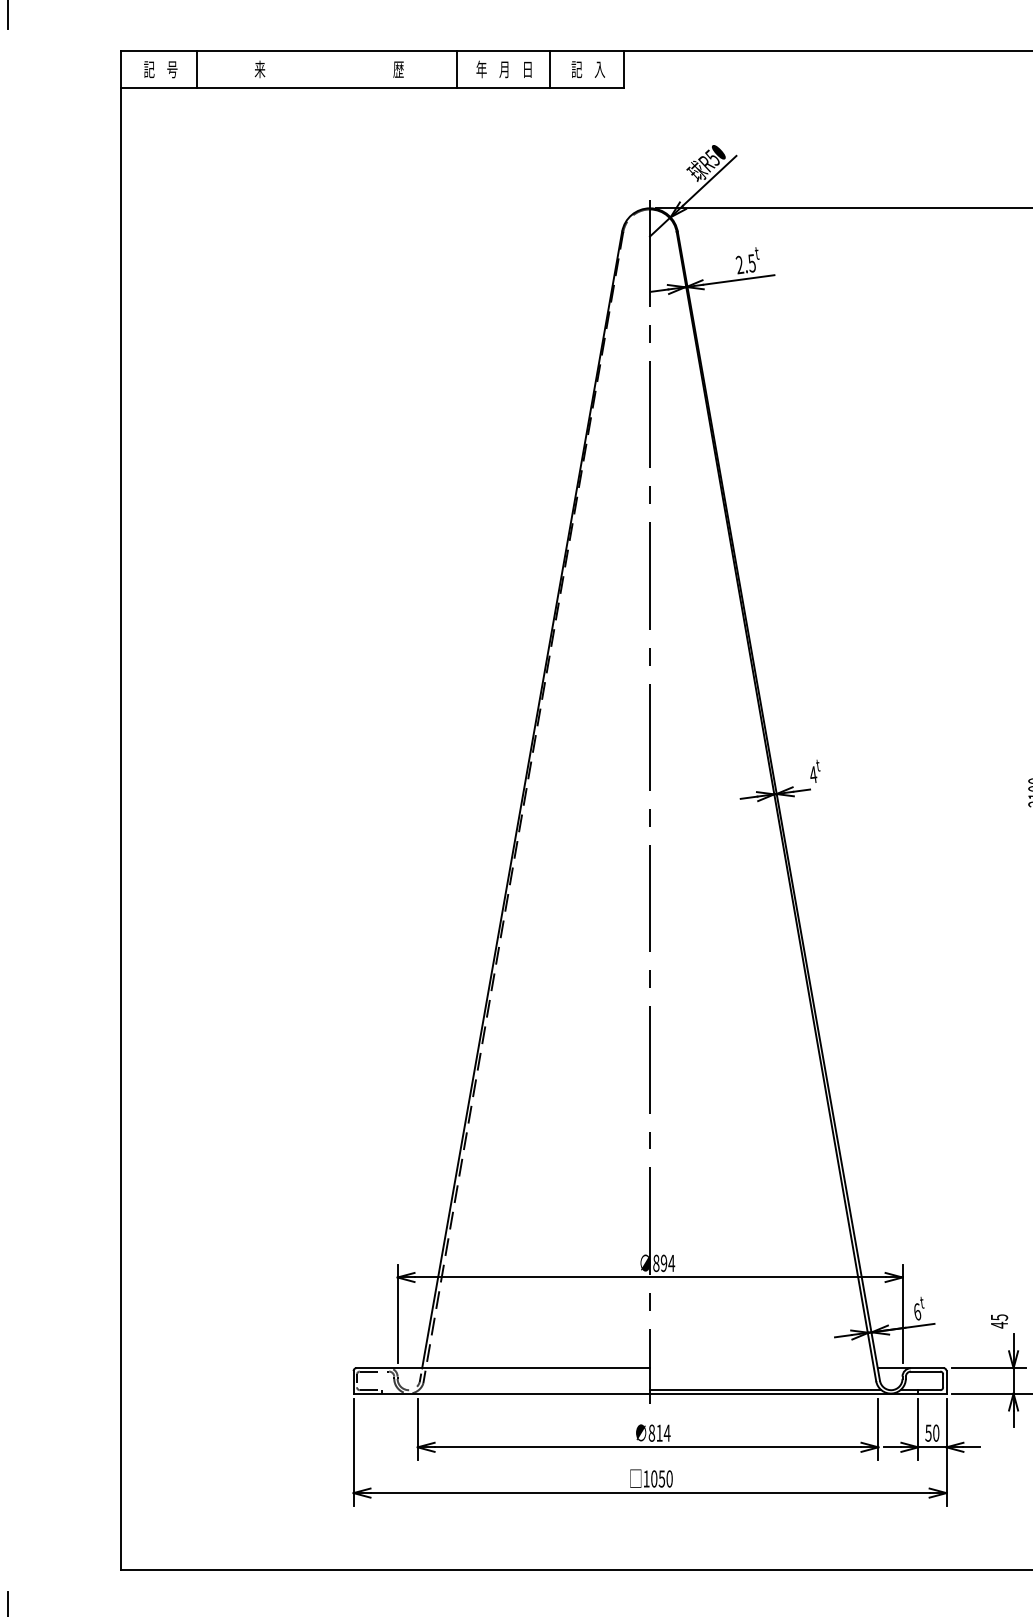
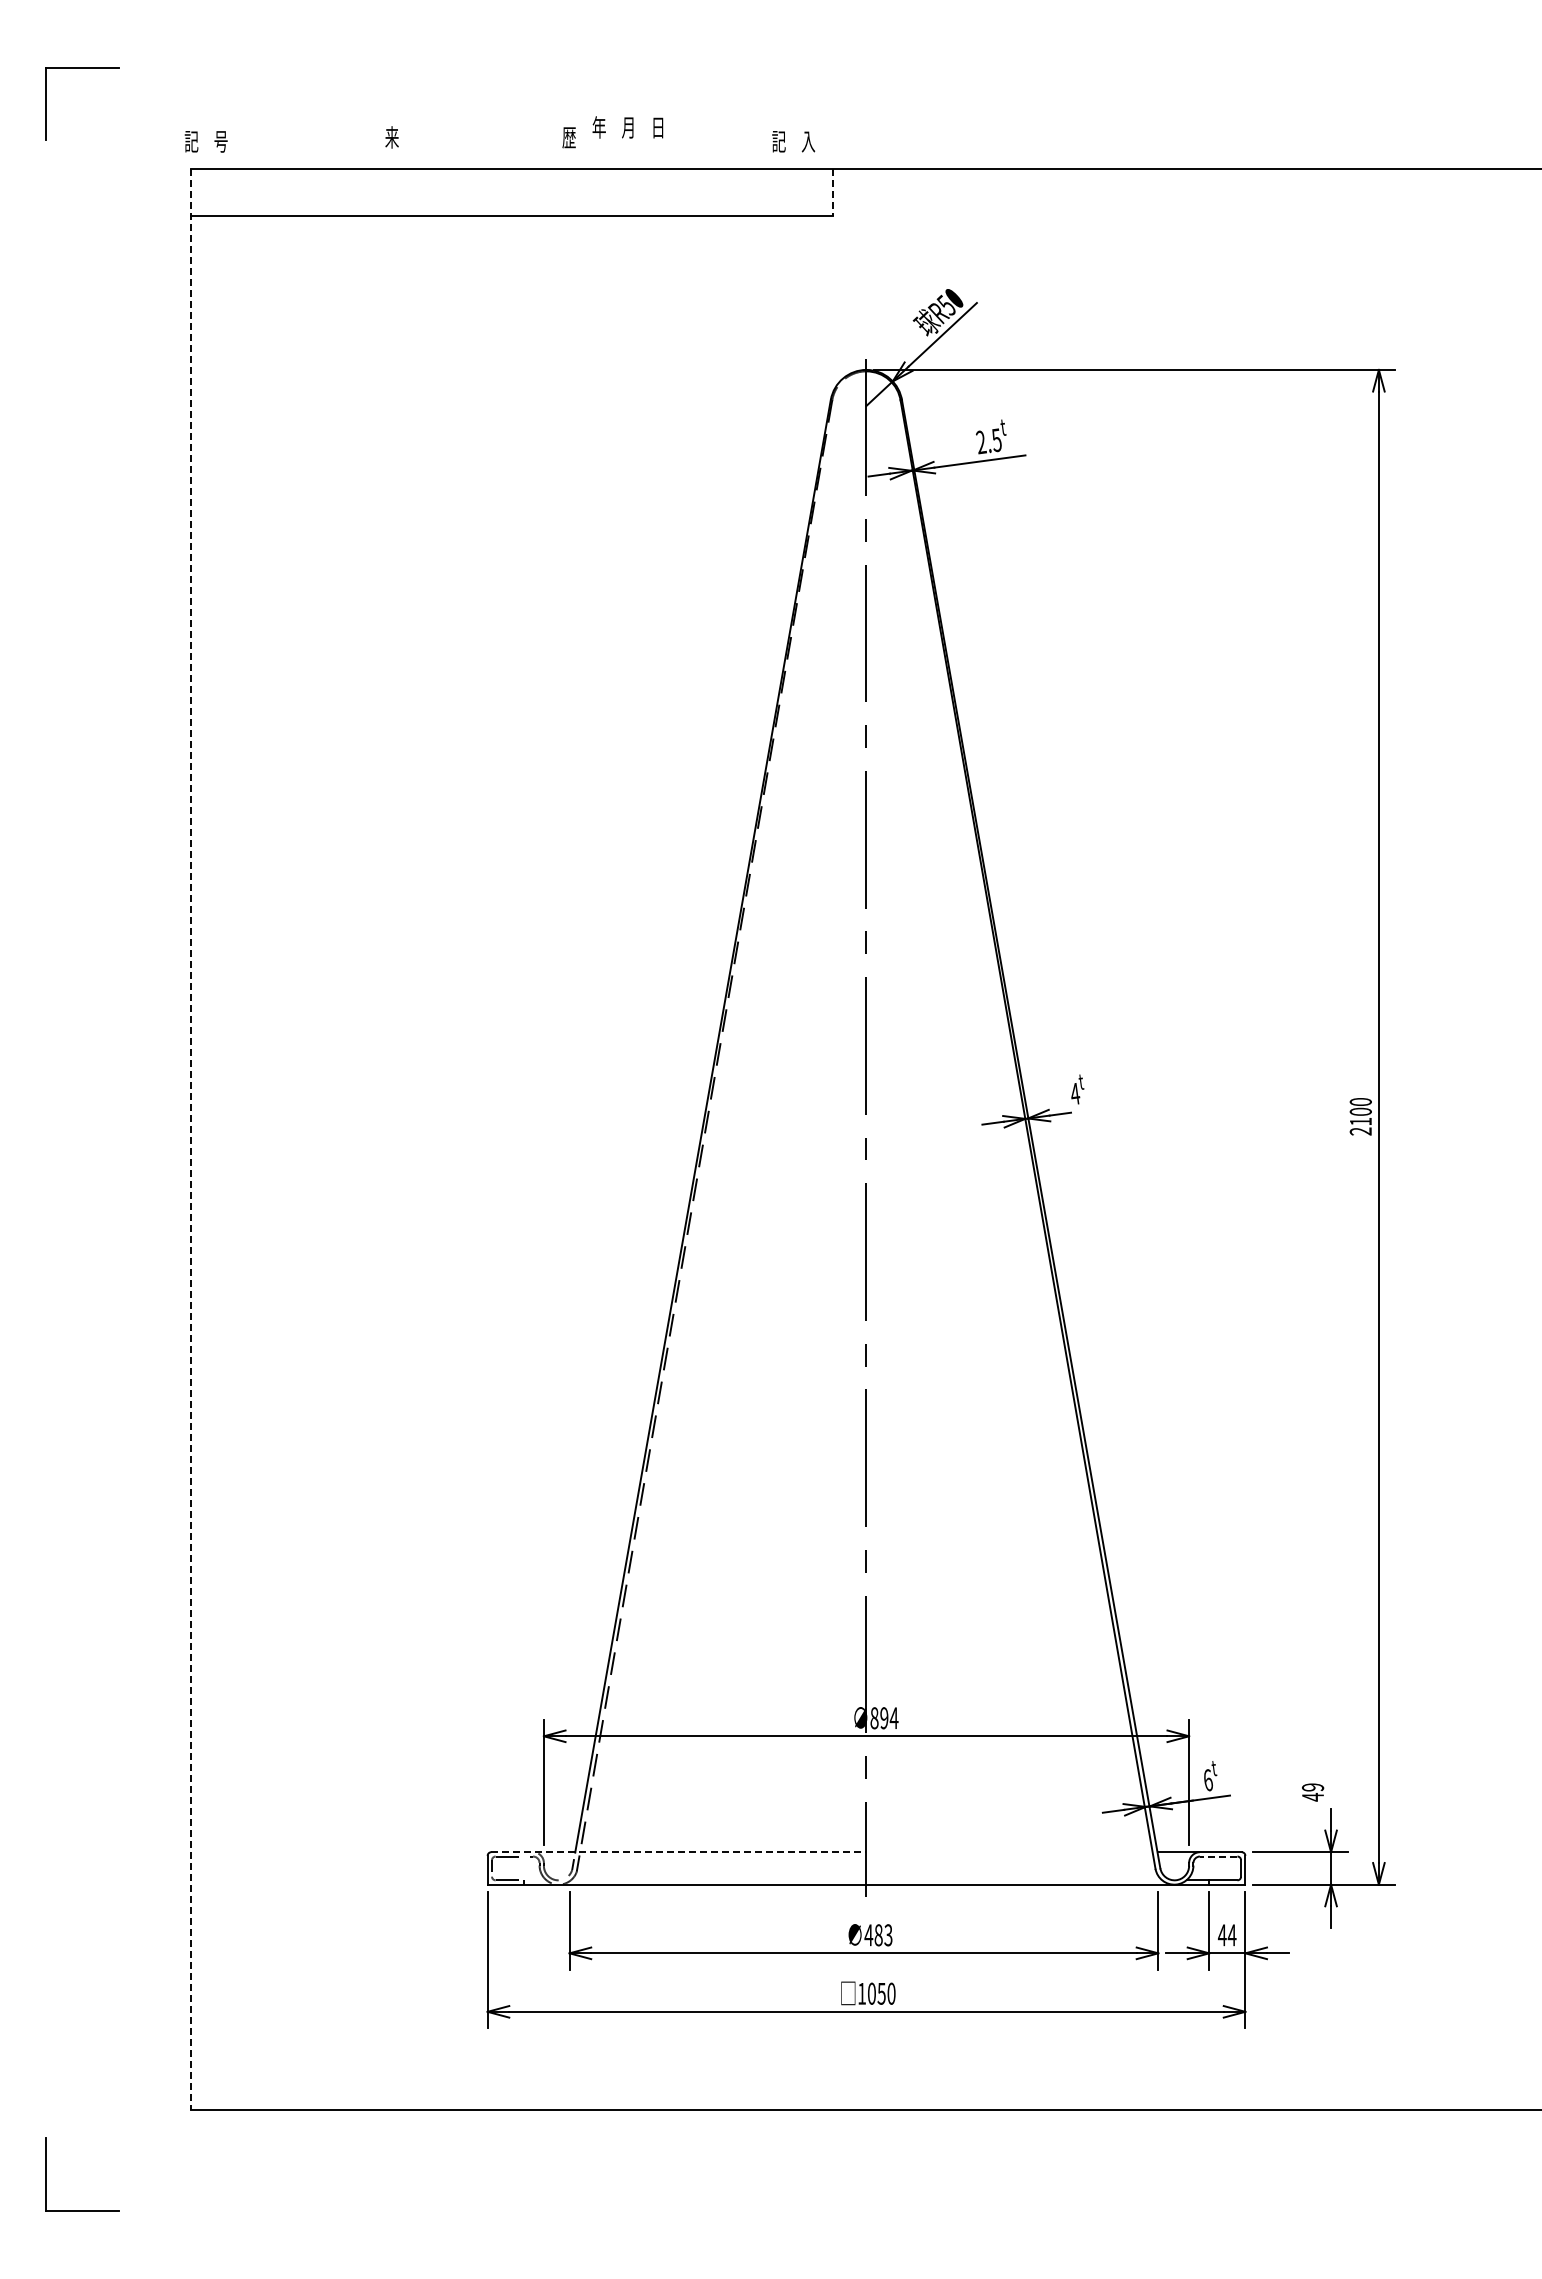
text: (160, 69) -> (205, 141), moved
line: (197, 69) -> (288, 192), removed
text: (329, 69) -> (480, 137), moved
line: (456, 69) -> (619, 192), removed
text: (503, 69) -> (627, 127), moved
line: (549, 69) -> (738, 192), removed
text: (588, 69) -> (793, 141), moved
line: (623, 70) -> (832, 193), solid -> dashed
line: (121, 810) -> (190, 1139), solid -> dashed
text: (999, 1317) -> (1312, 1787), 45 -> 49
line: (502, 1368) -> (678, 1852), solid -> dashed
line: (925, 1371) -> (1218, 1856), solid -> dashed
line: (765, 1390) -> (1014, 1880), removed
text: (659, 1433) -> (878, 1935), 814 -> 483
text: (931, 1433) -> (1226, 1935), 50 -> 44

